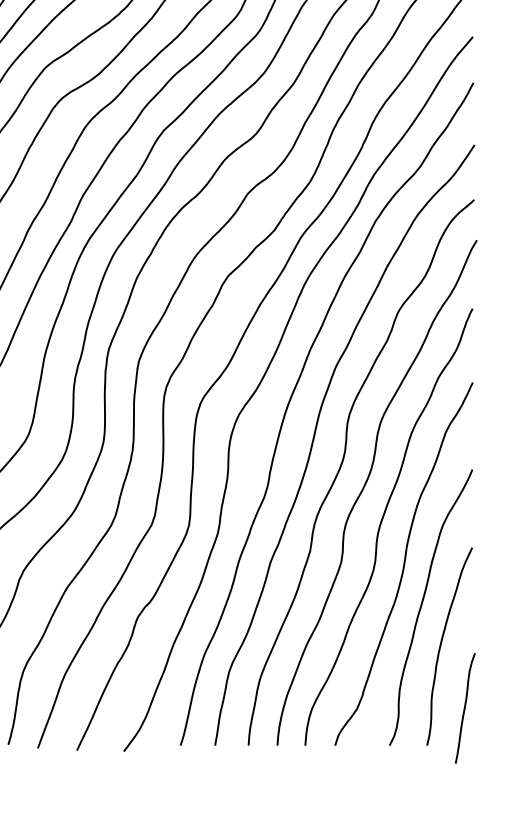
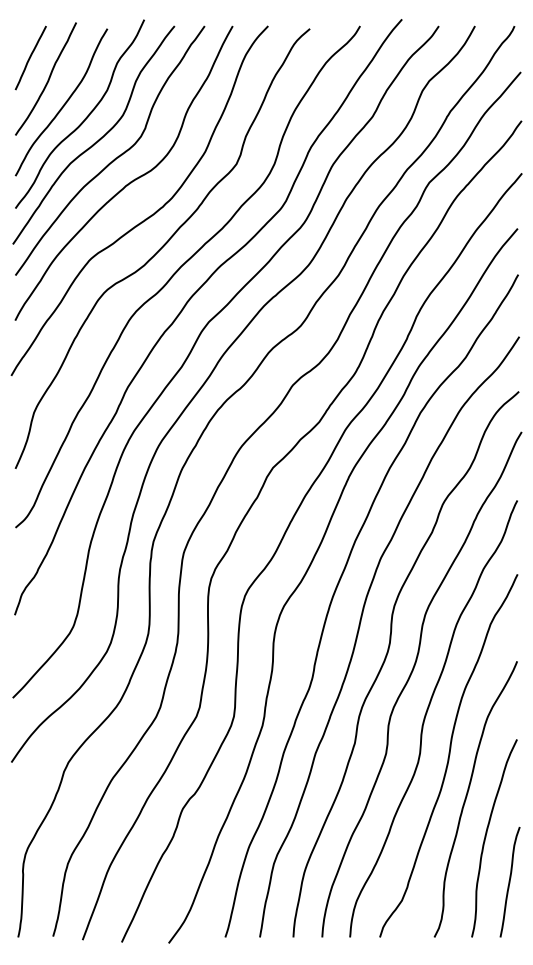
curve: (464, 707) -> (509, 881), moved

